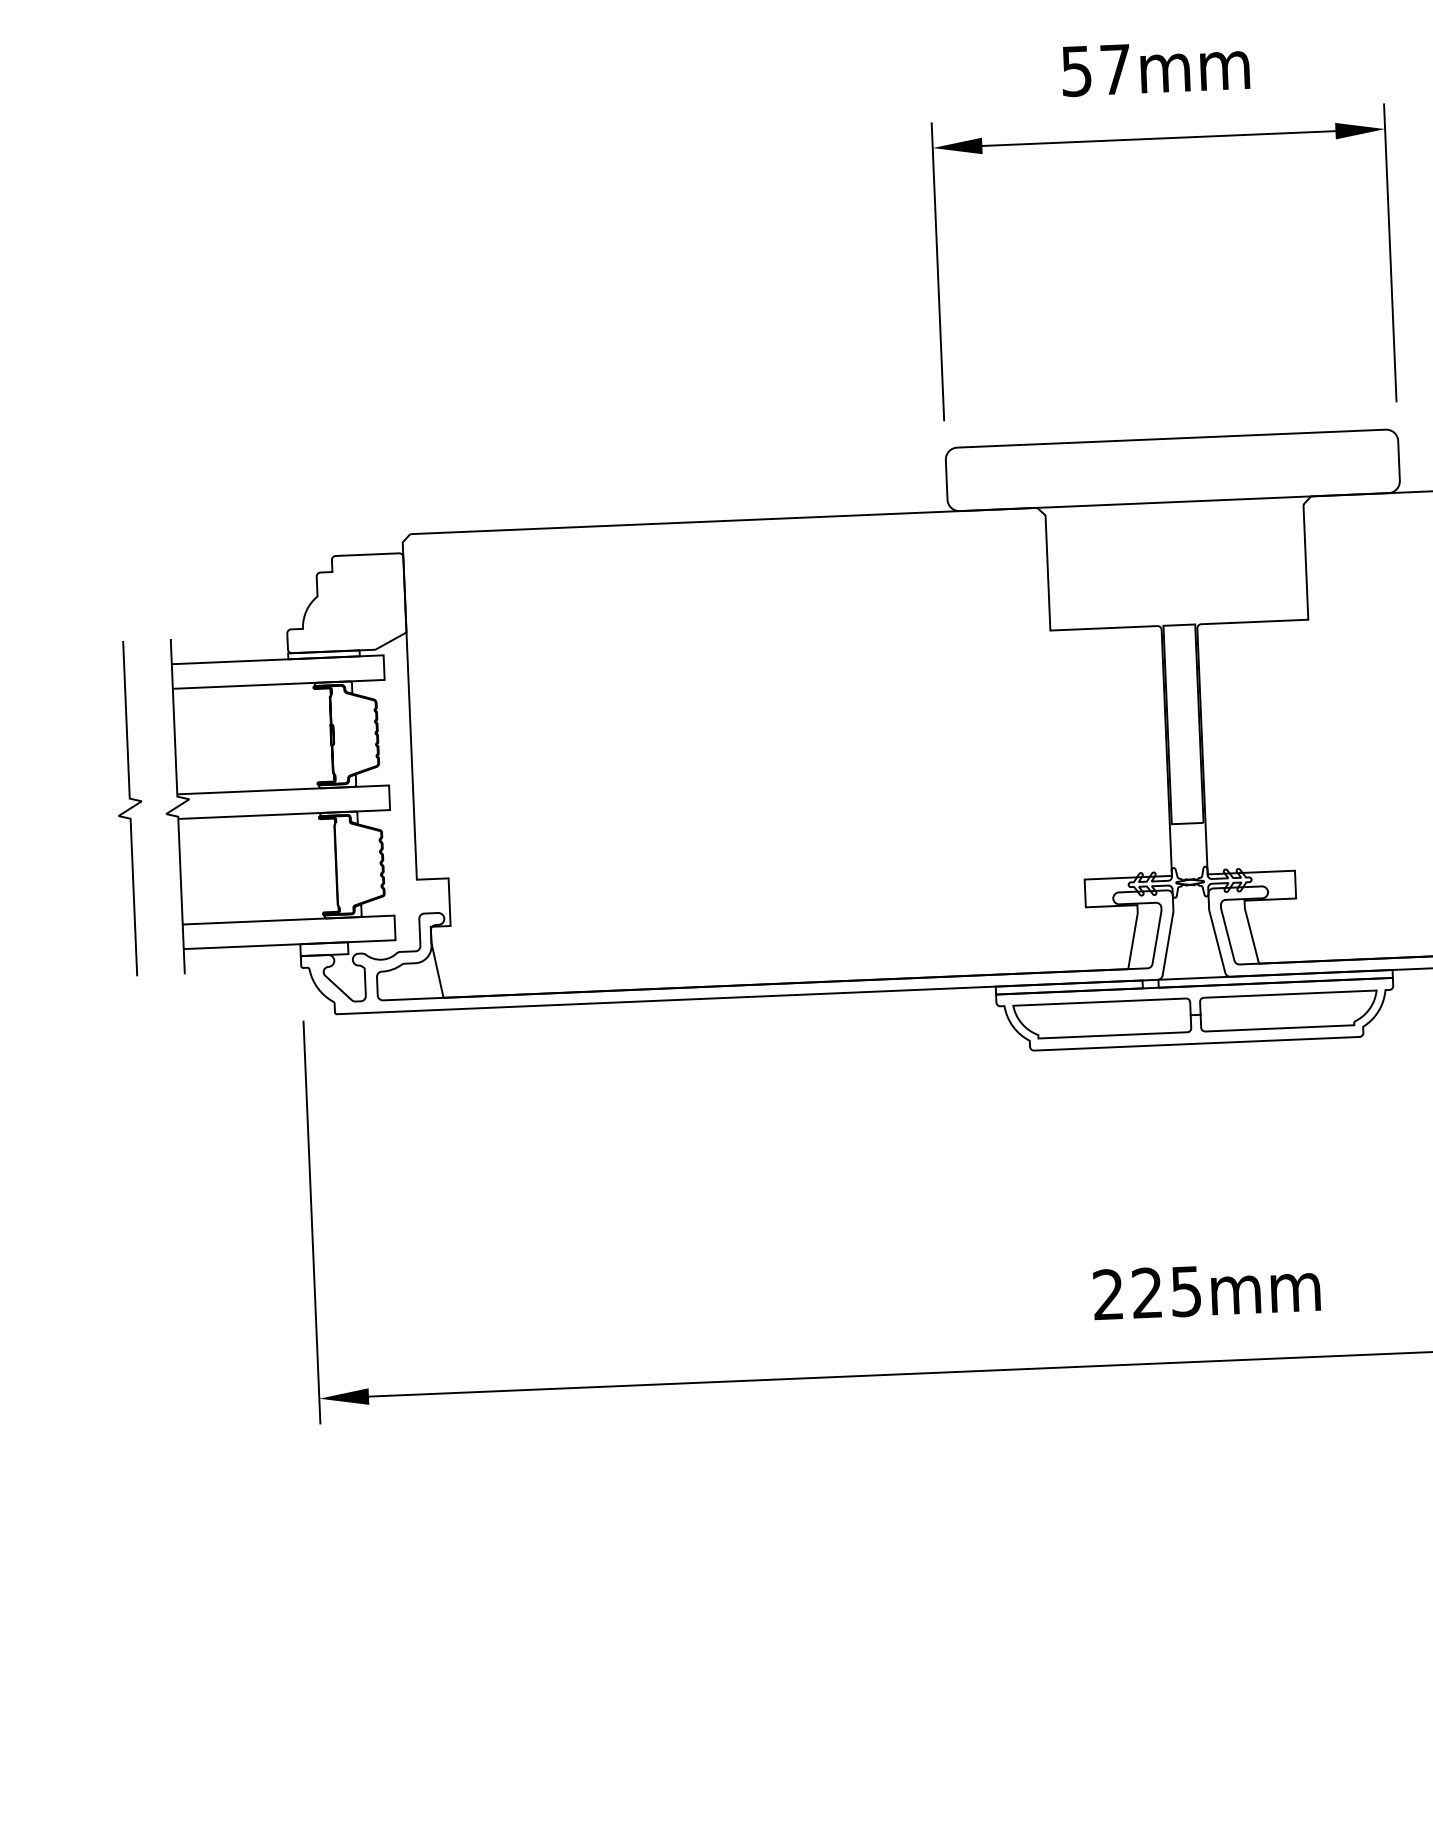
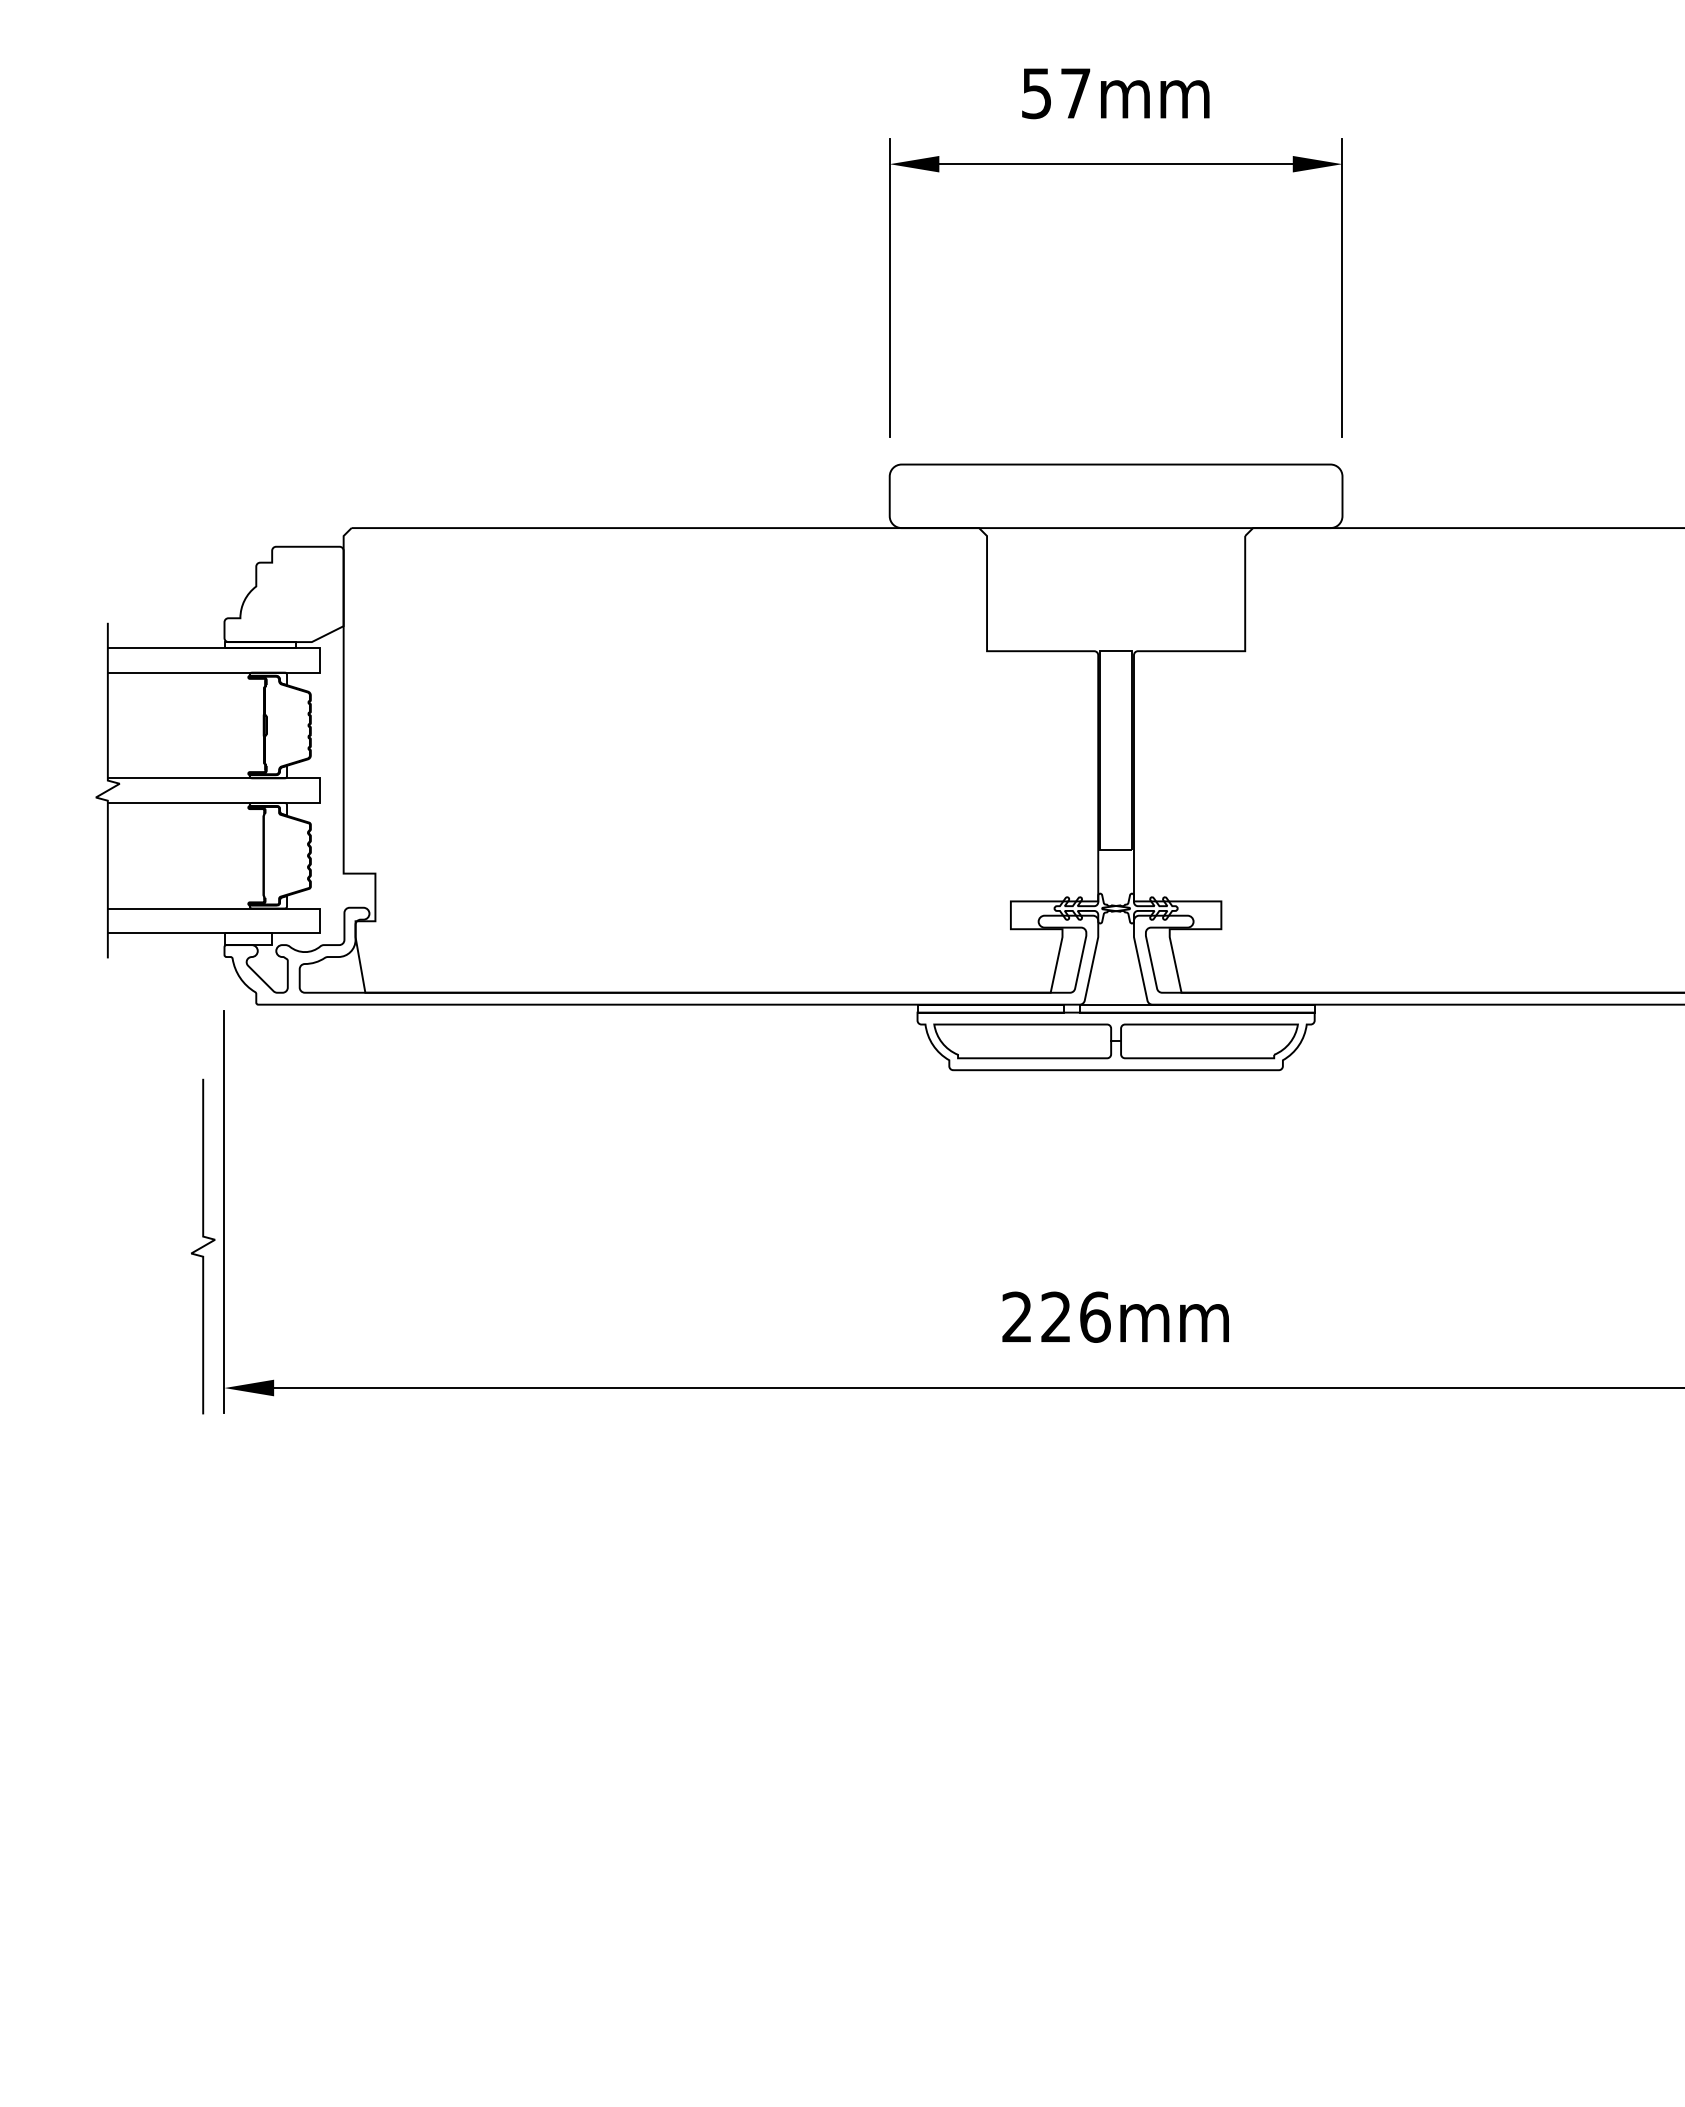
curve: (130, 808) -> (203, 1246), moved
text: (1186, 1290) -> (1095, 1316), 225mm -> 226mm

